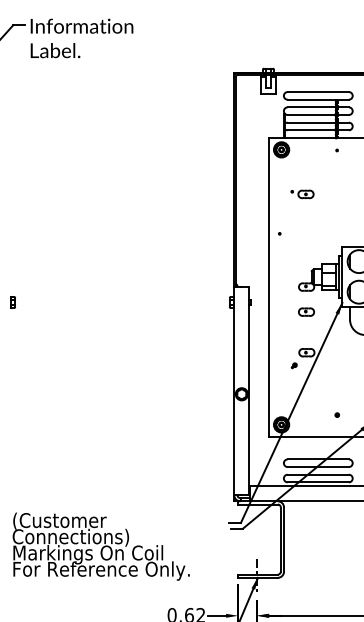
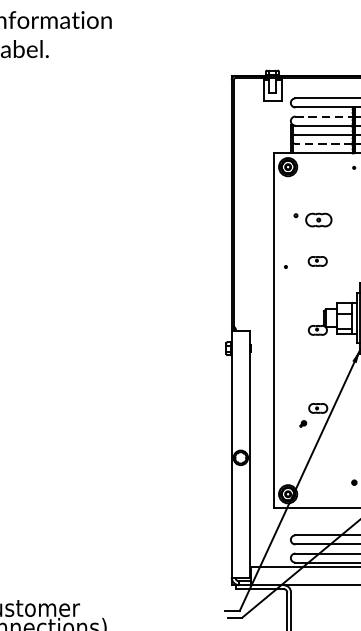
line: (312, 107) -> (324, 116), solid -> dashed
line: (311, 130) -> (323, 144), solid -> dashed
part: (302, 194) -> (312, 220), size x1.4
part: (306, 311) -> (317, 260), moved

